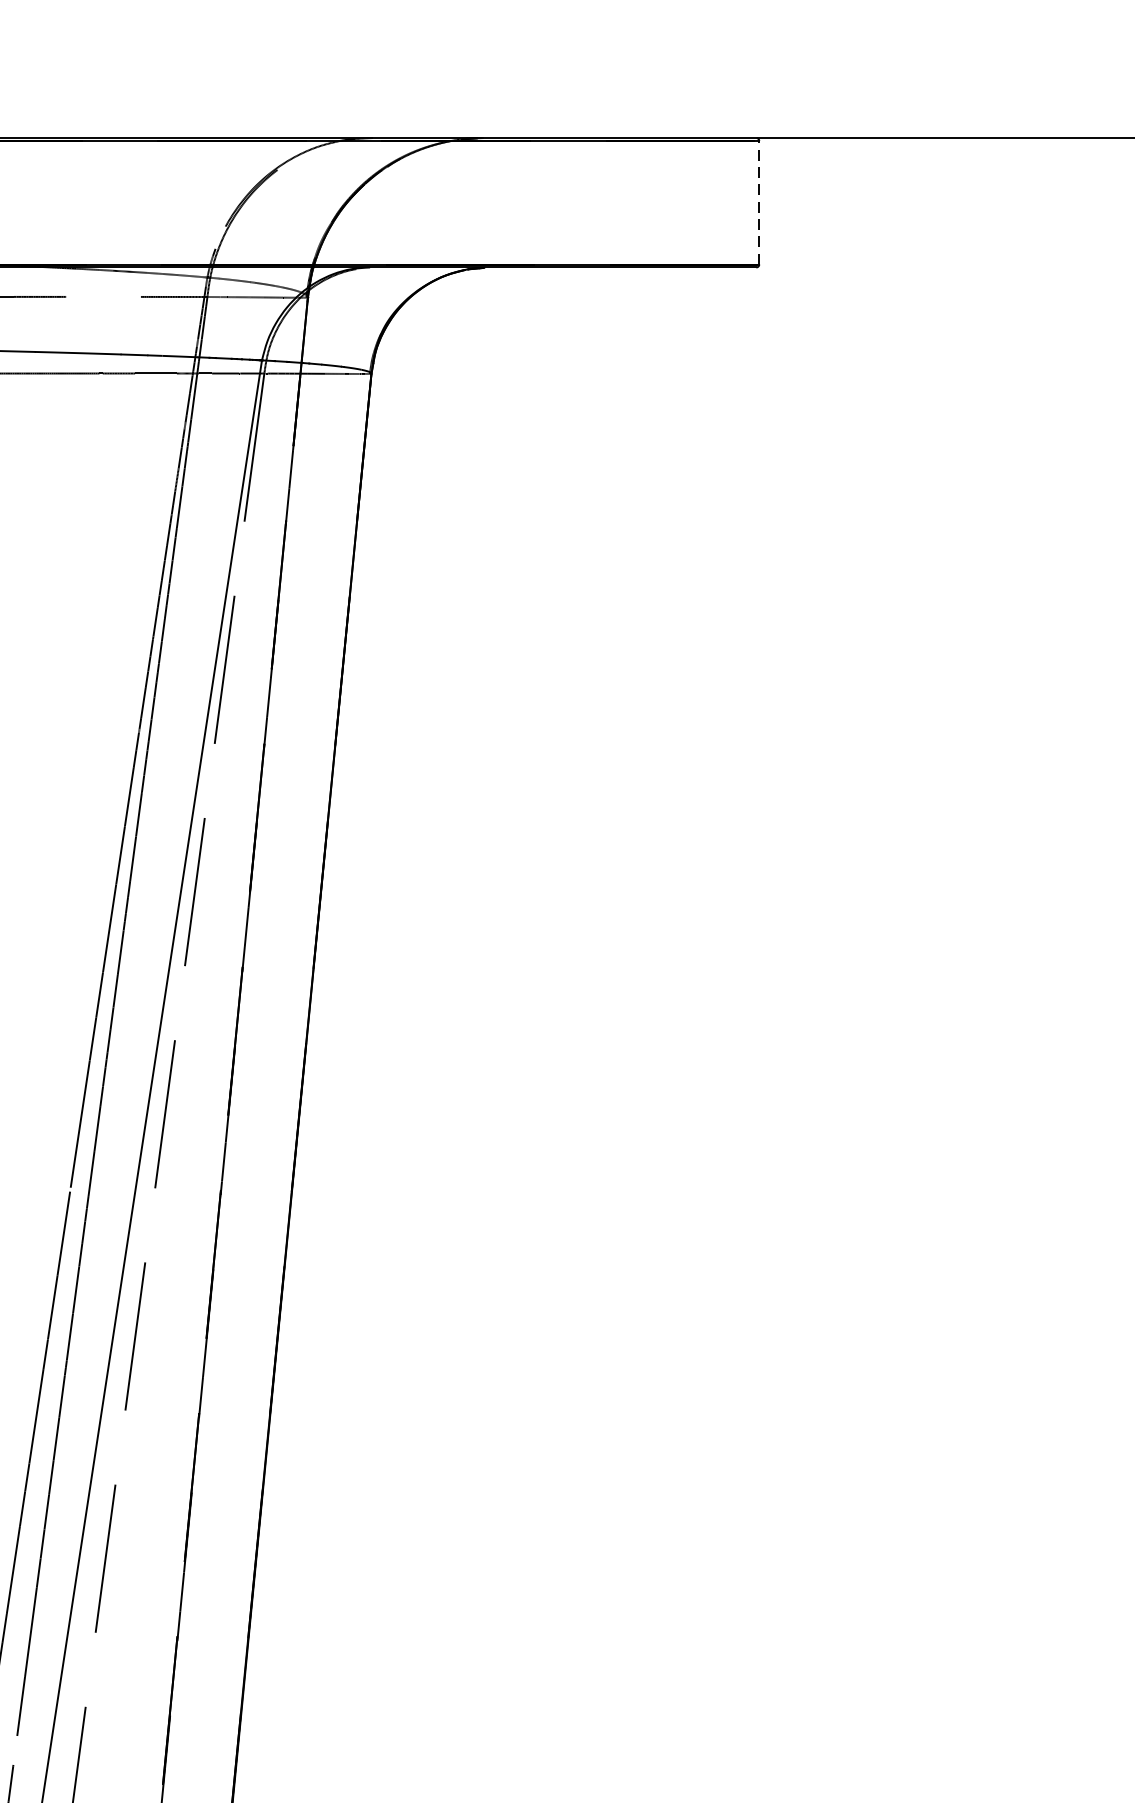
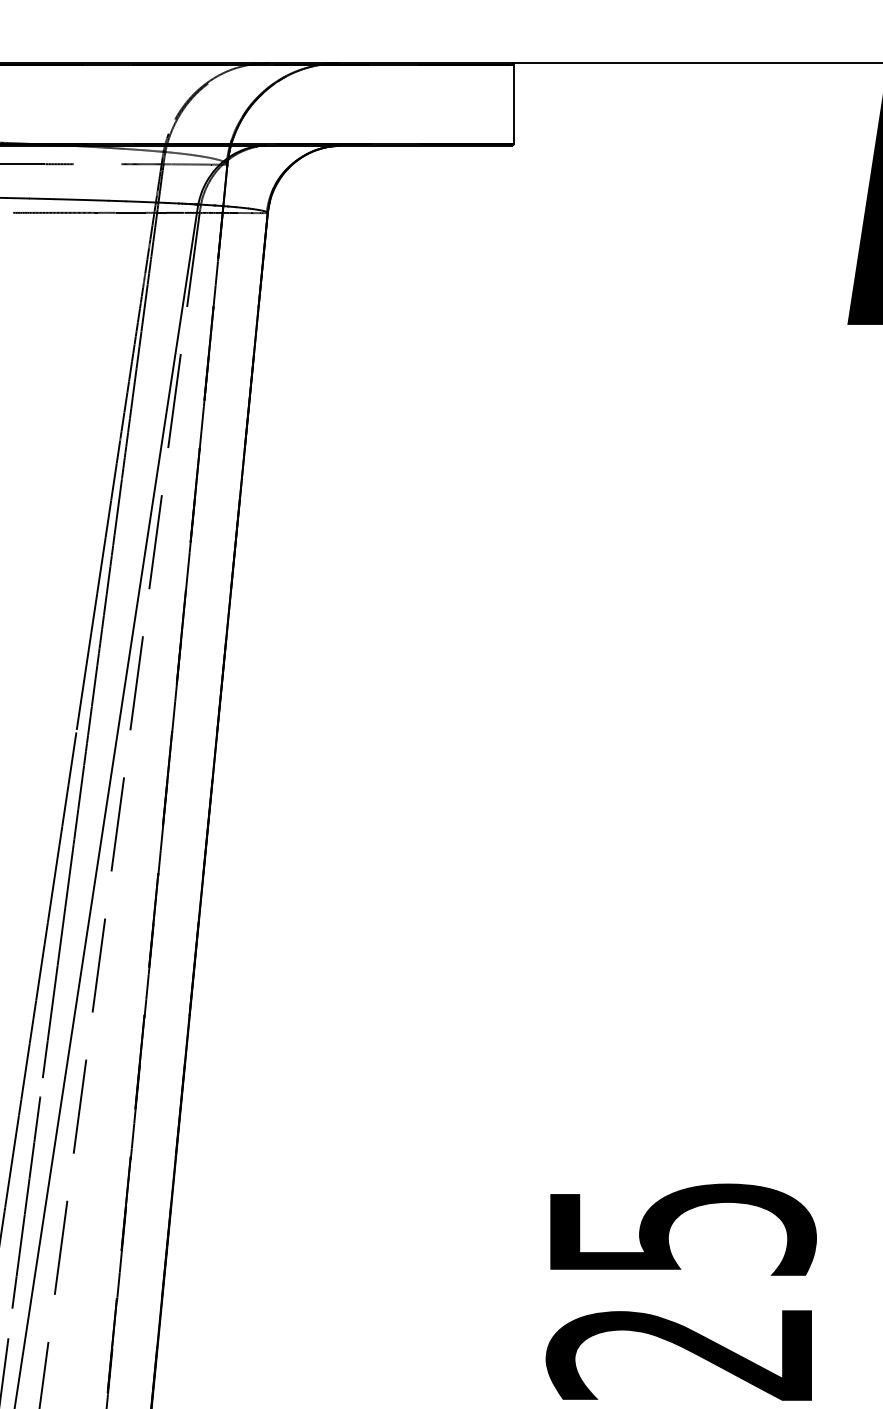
line: (759, 201) -> (514, 103), dashed -> solid

